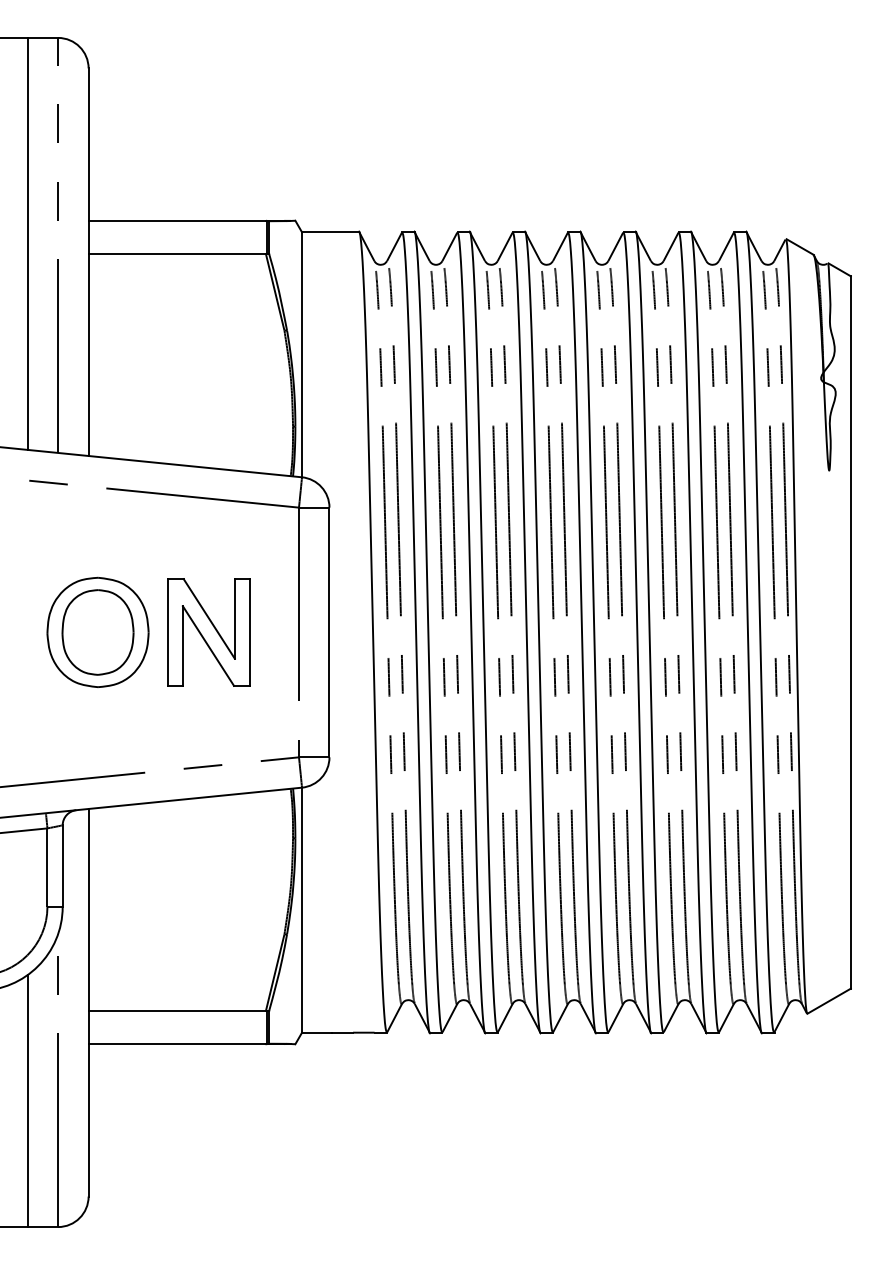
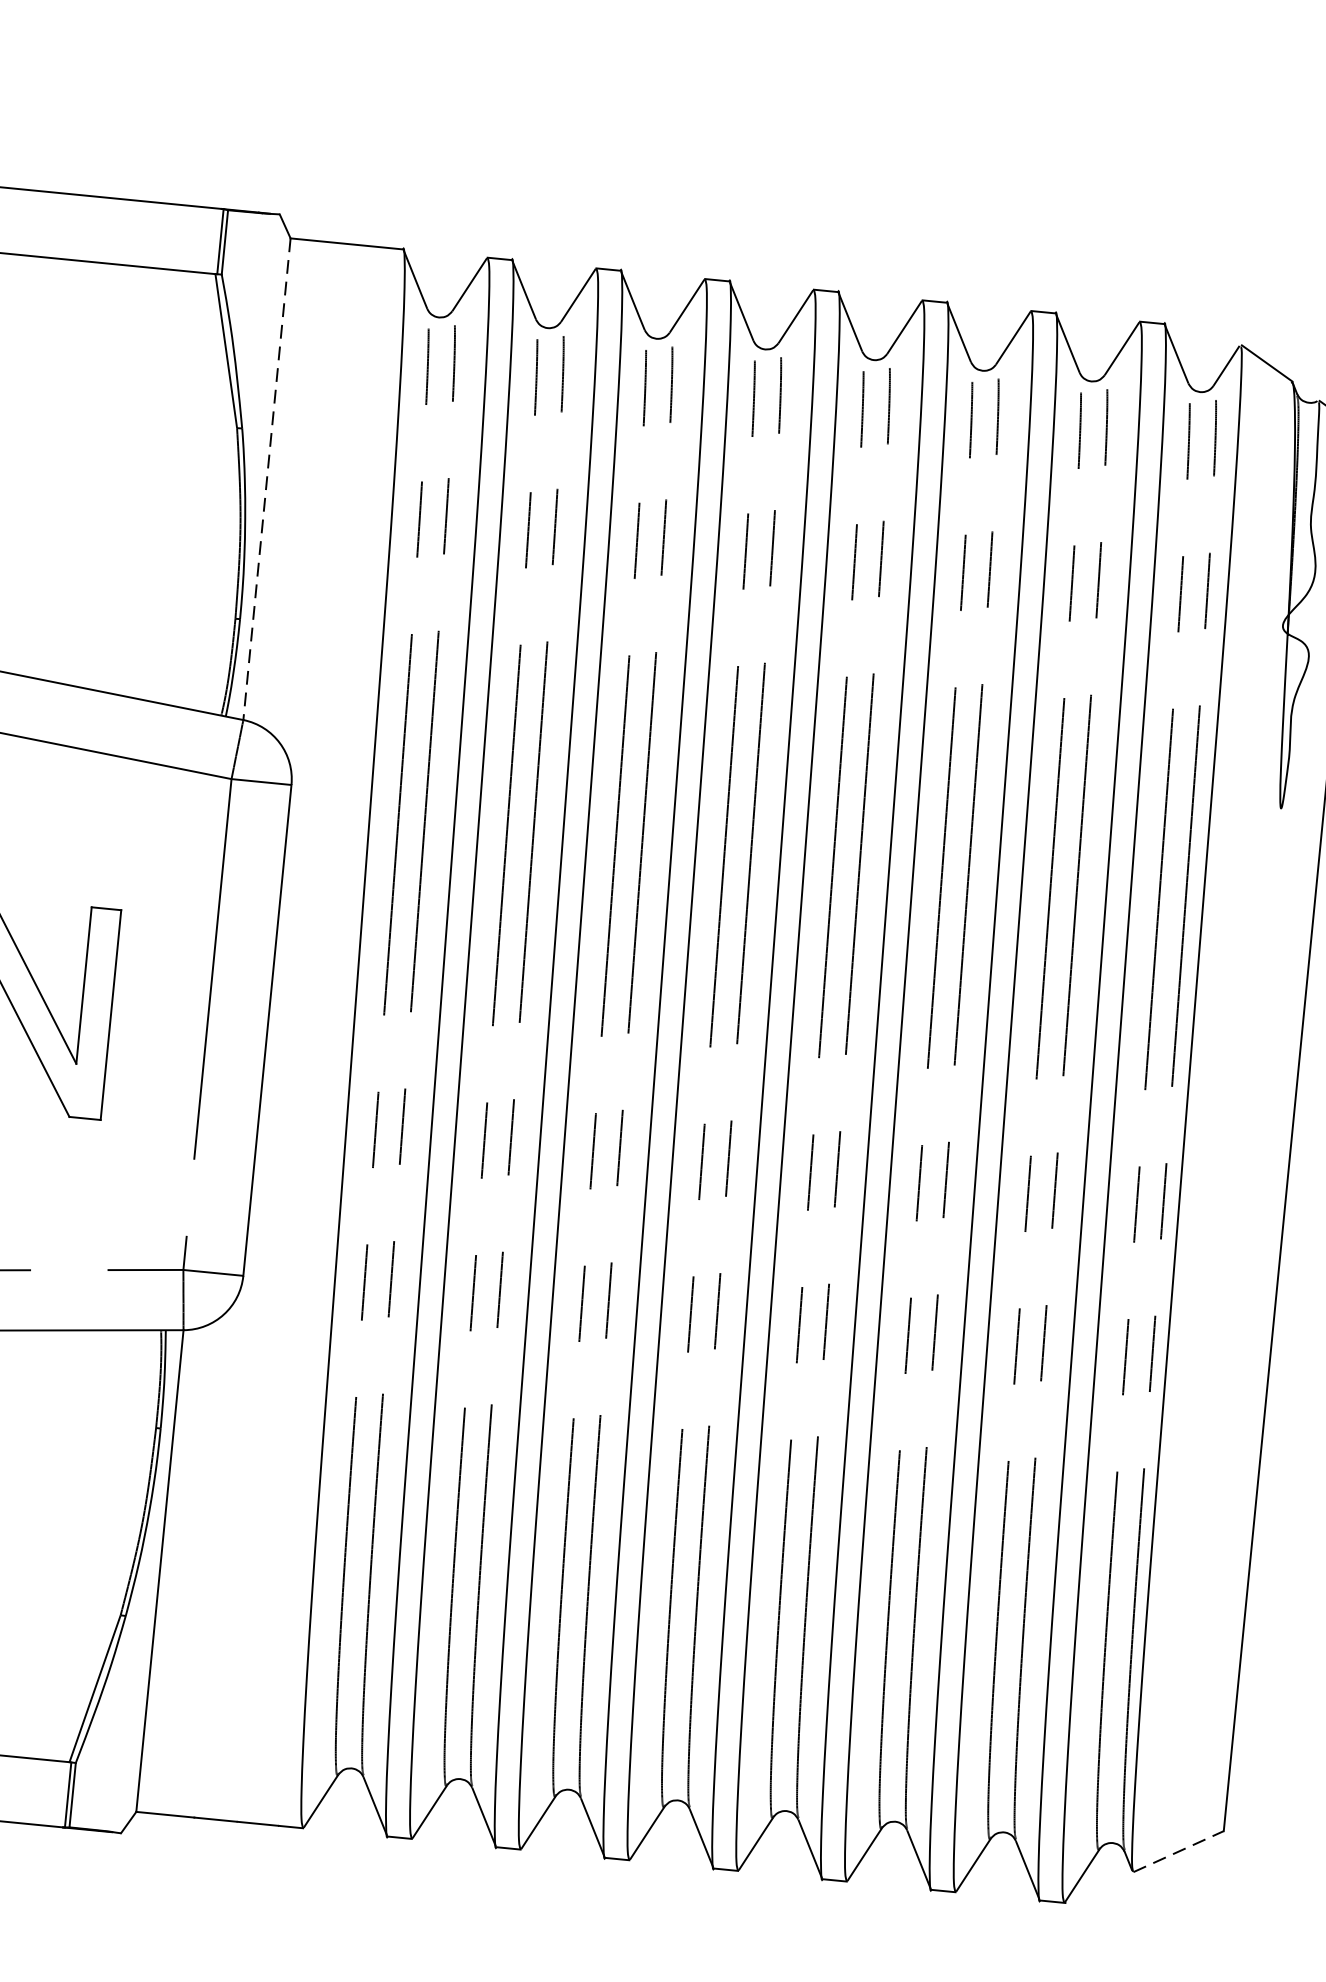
line: (302, 355) -> (267, 480), solid -> dashed
line: (829, 1000) -> (1179, 1850), solid -> dashed

